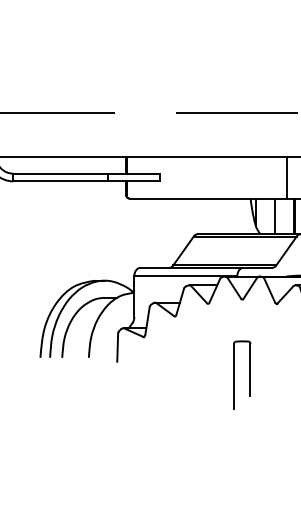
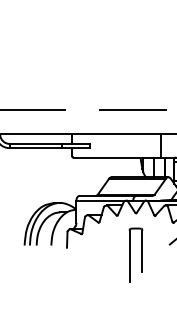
part: (241, 374) -> (135, 254), size x1.43

